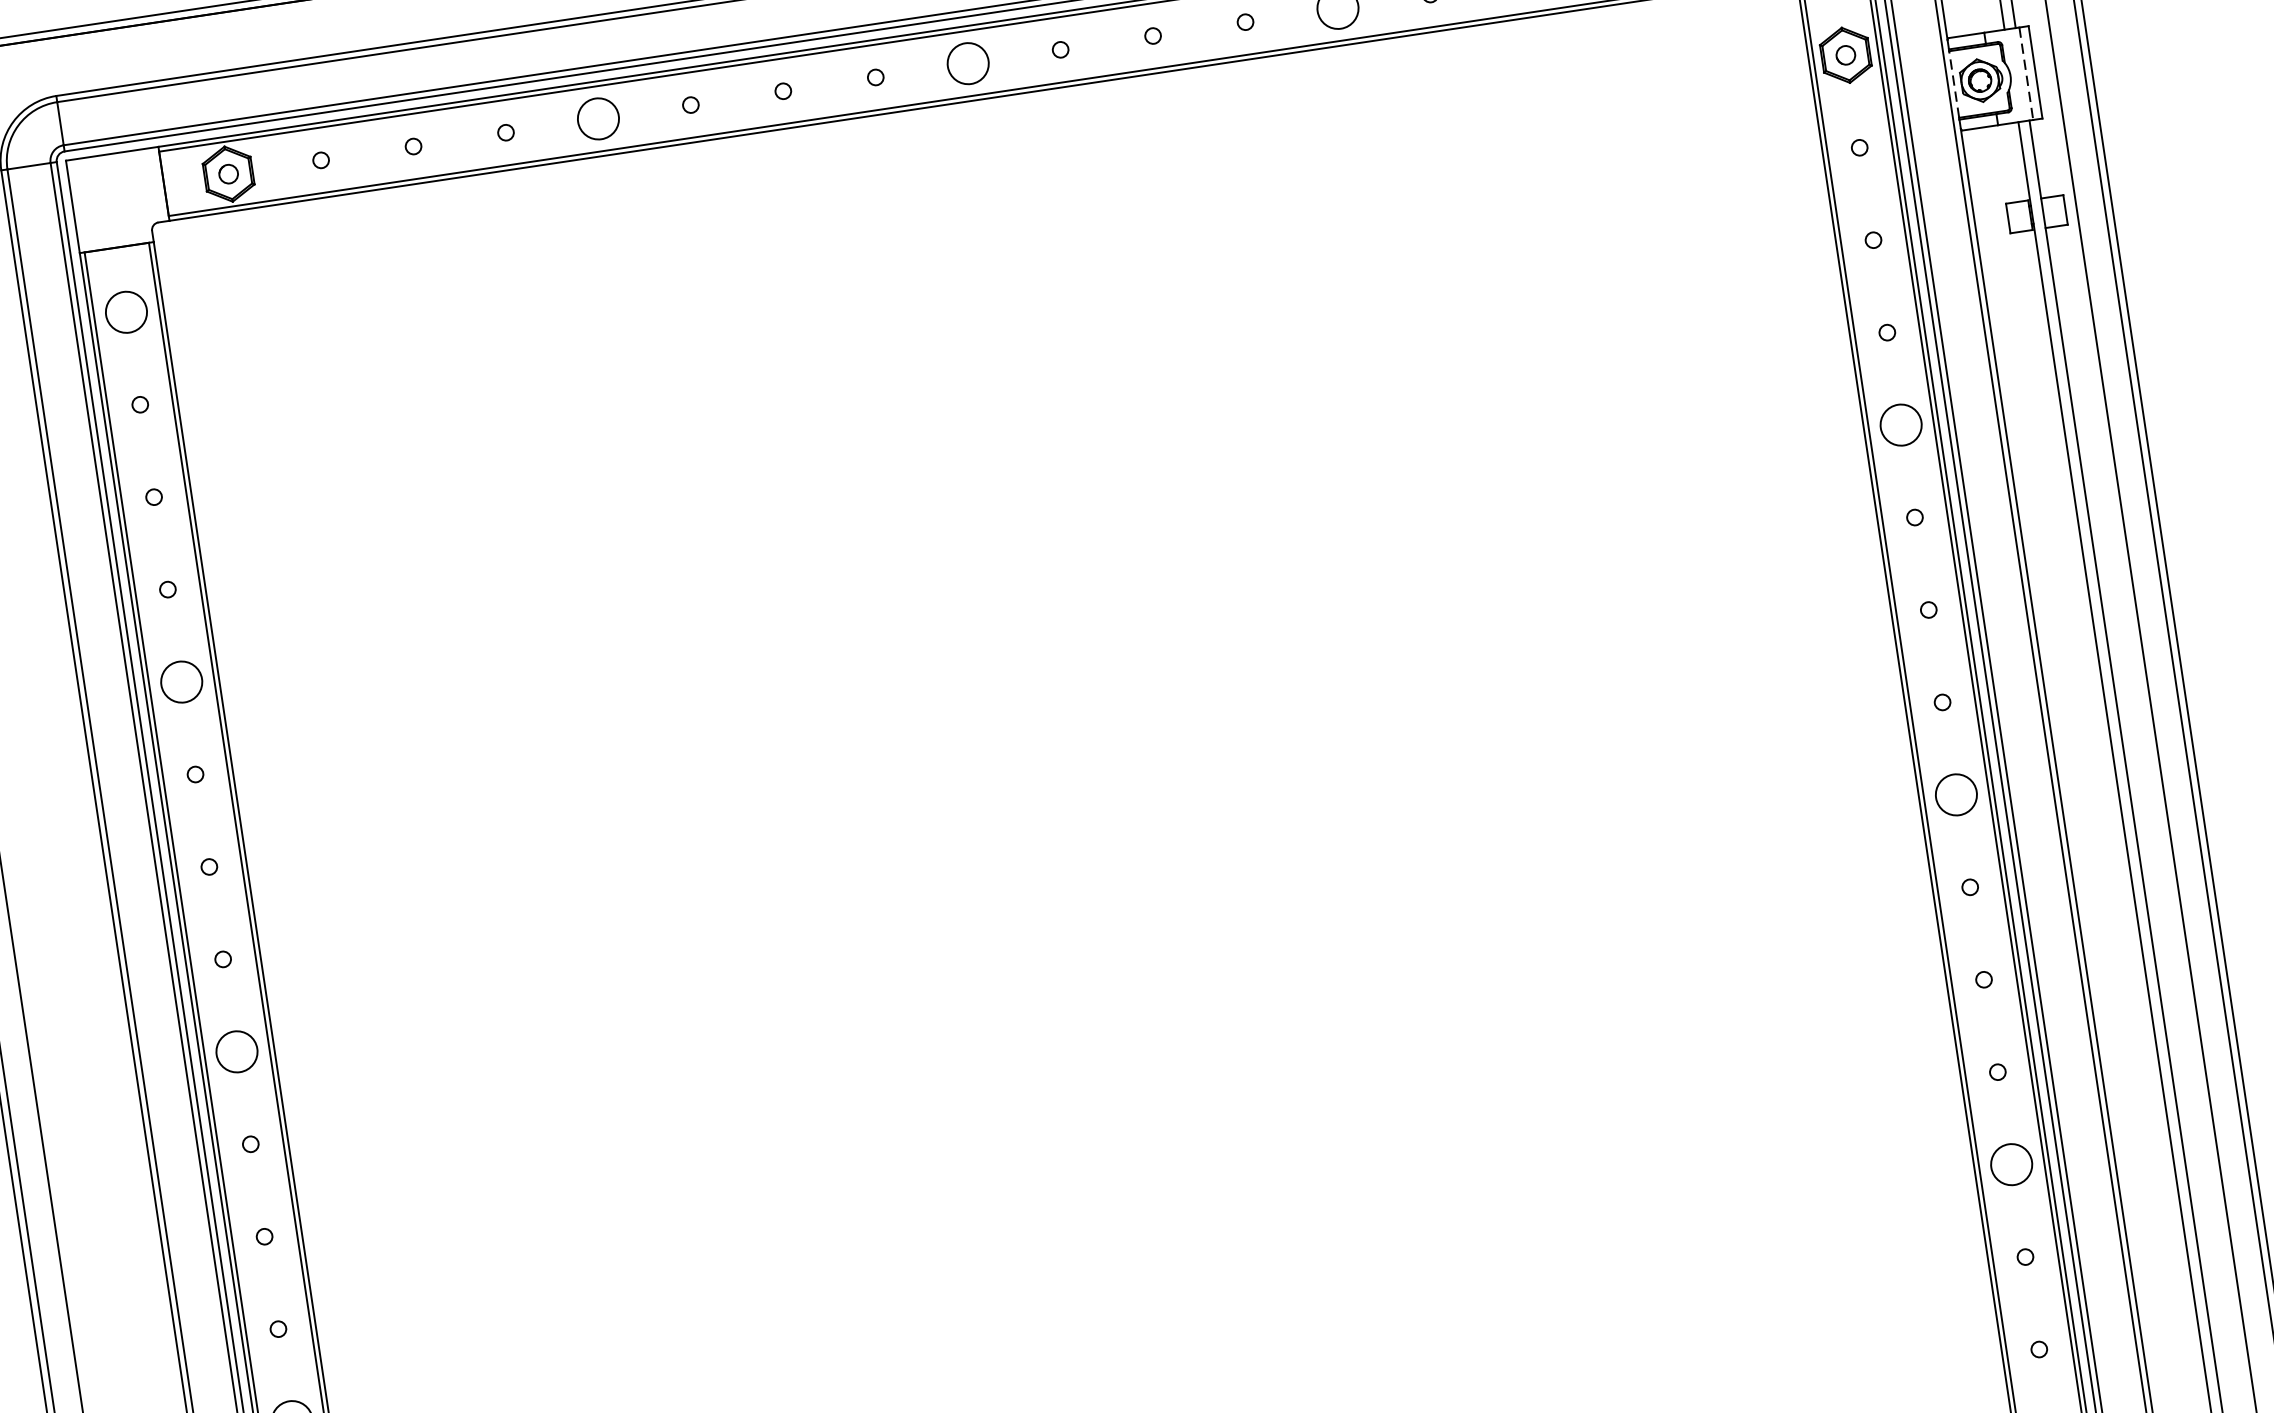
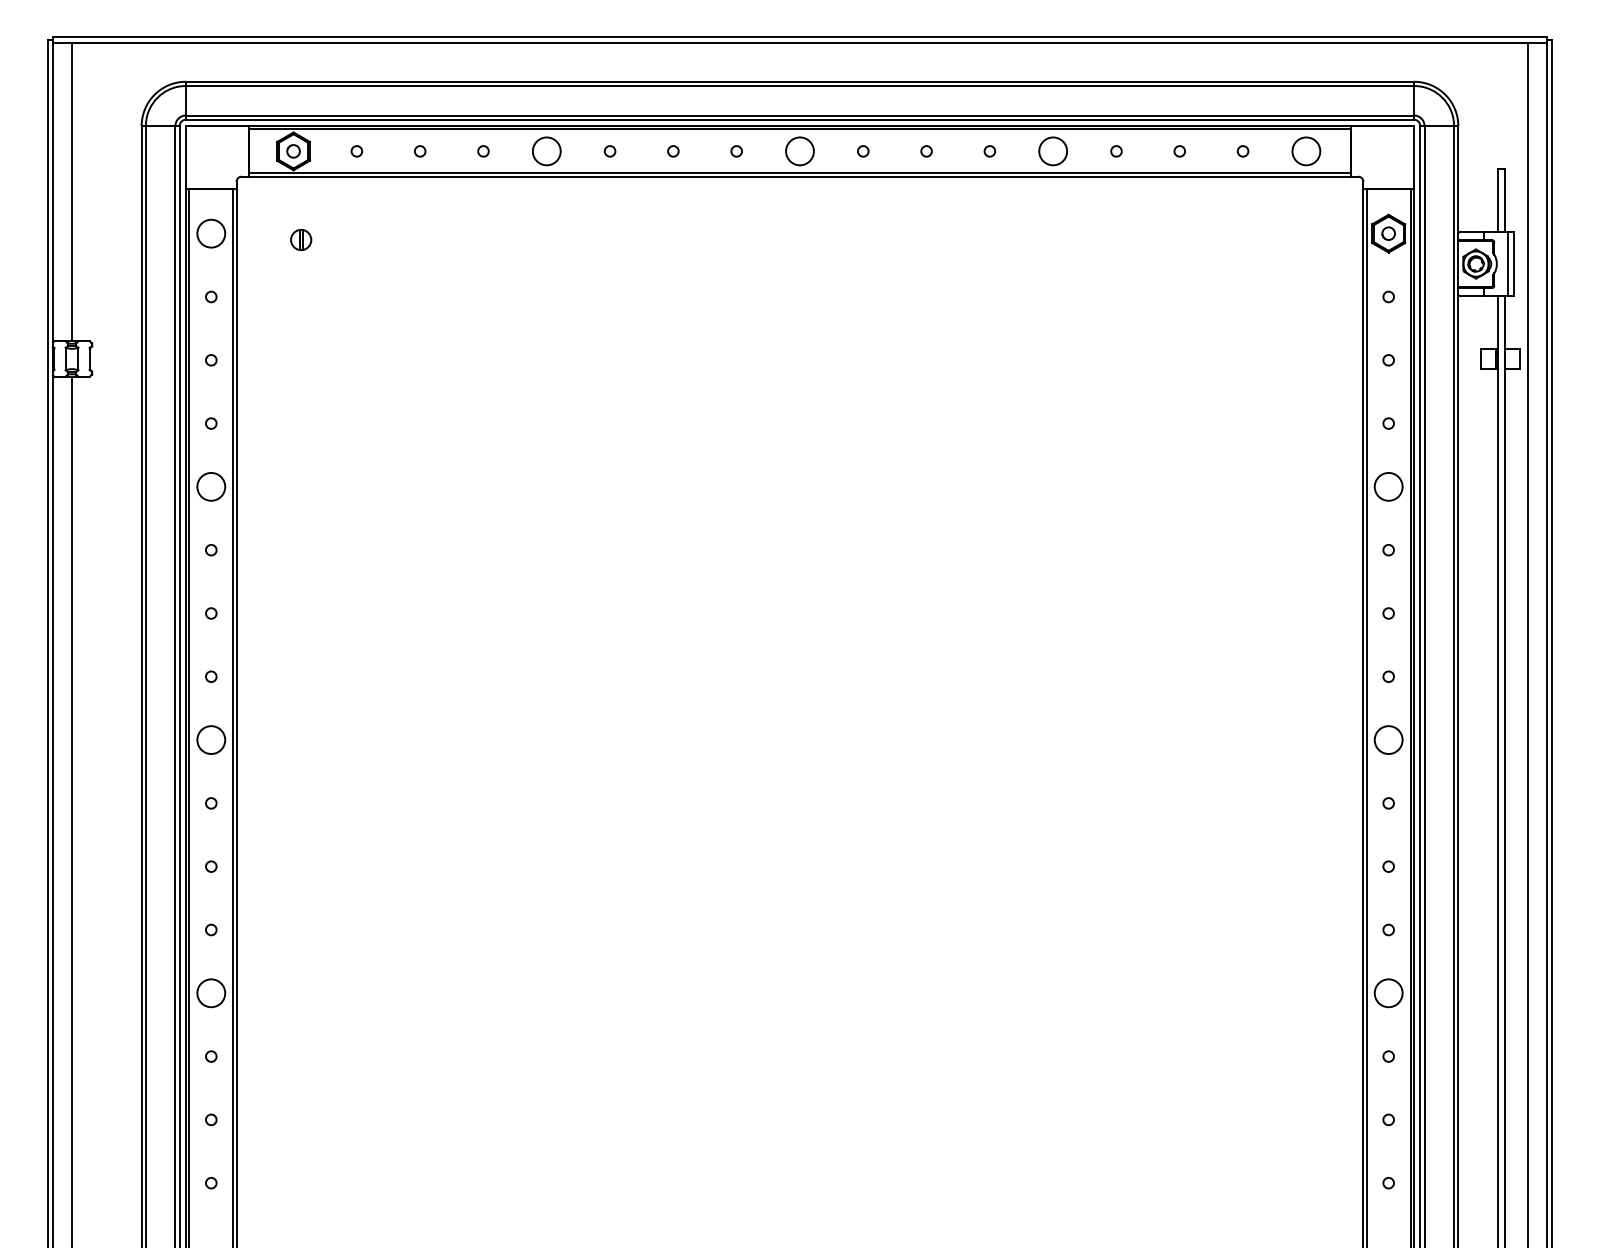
line: (2026, 74) -> (1507, 264), dashed -> solid
line: (1954, 85) -> (1458, 264), dashed -> solid
part: (259, 301) -> (301, 239), added

